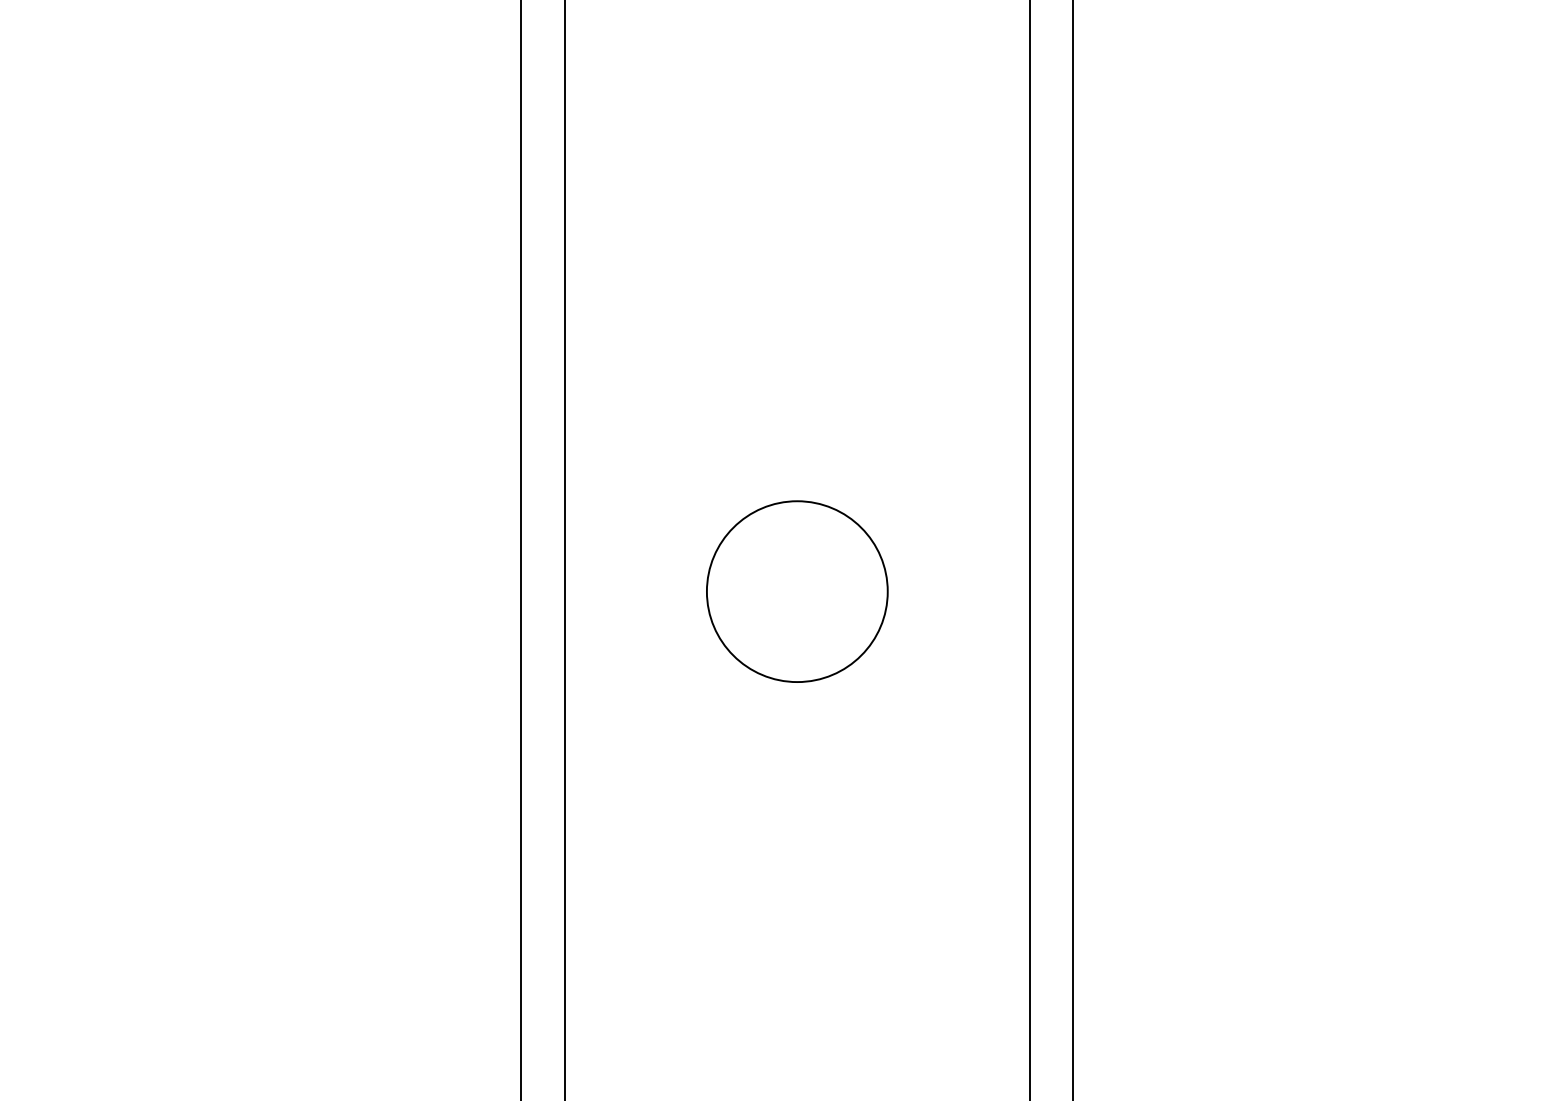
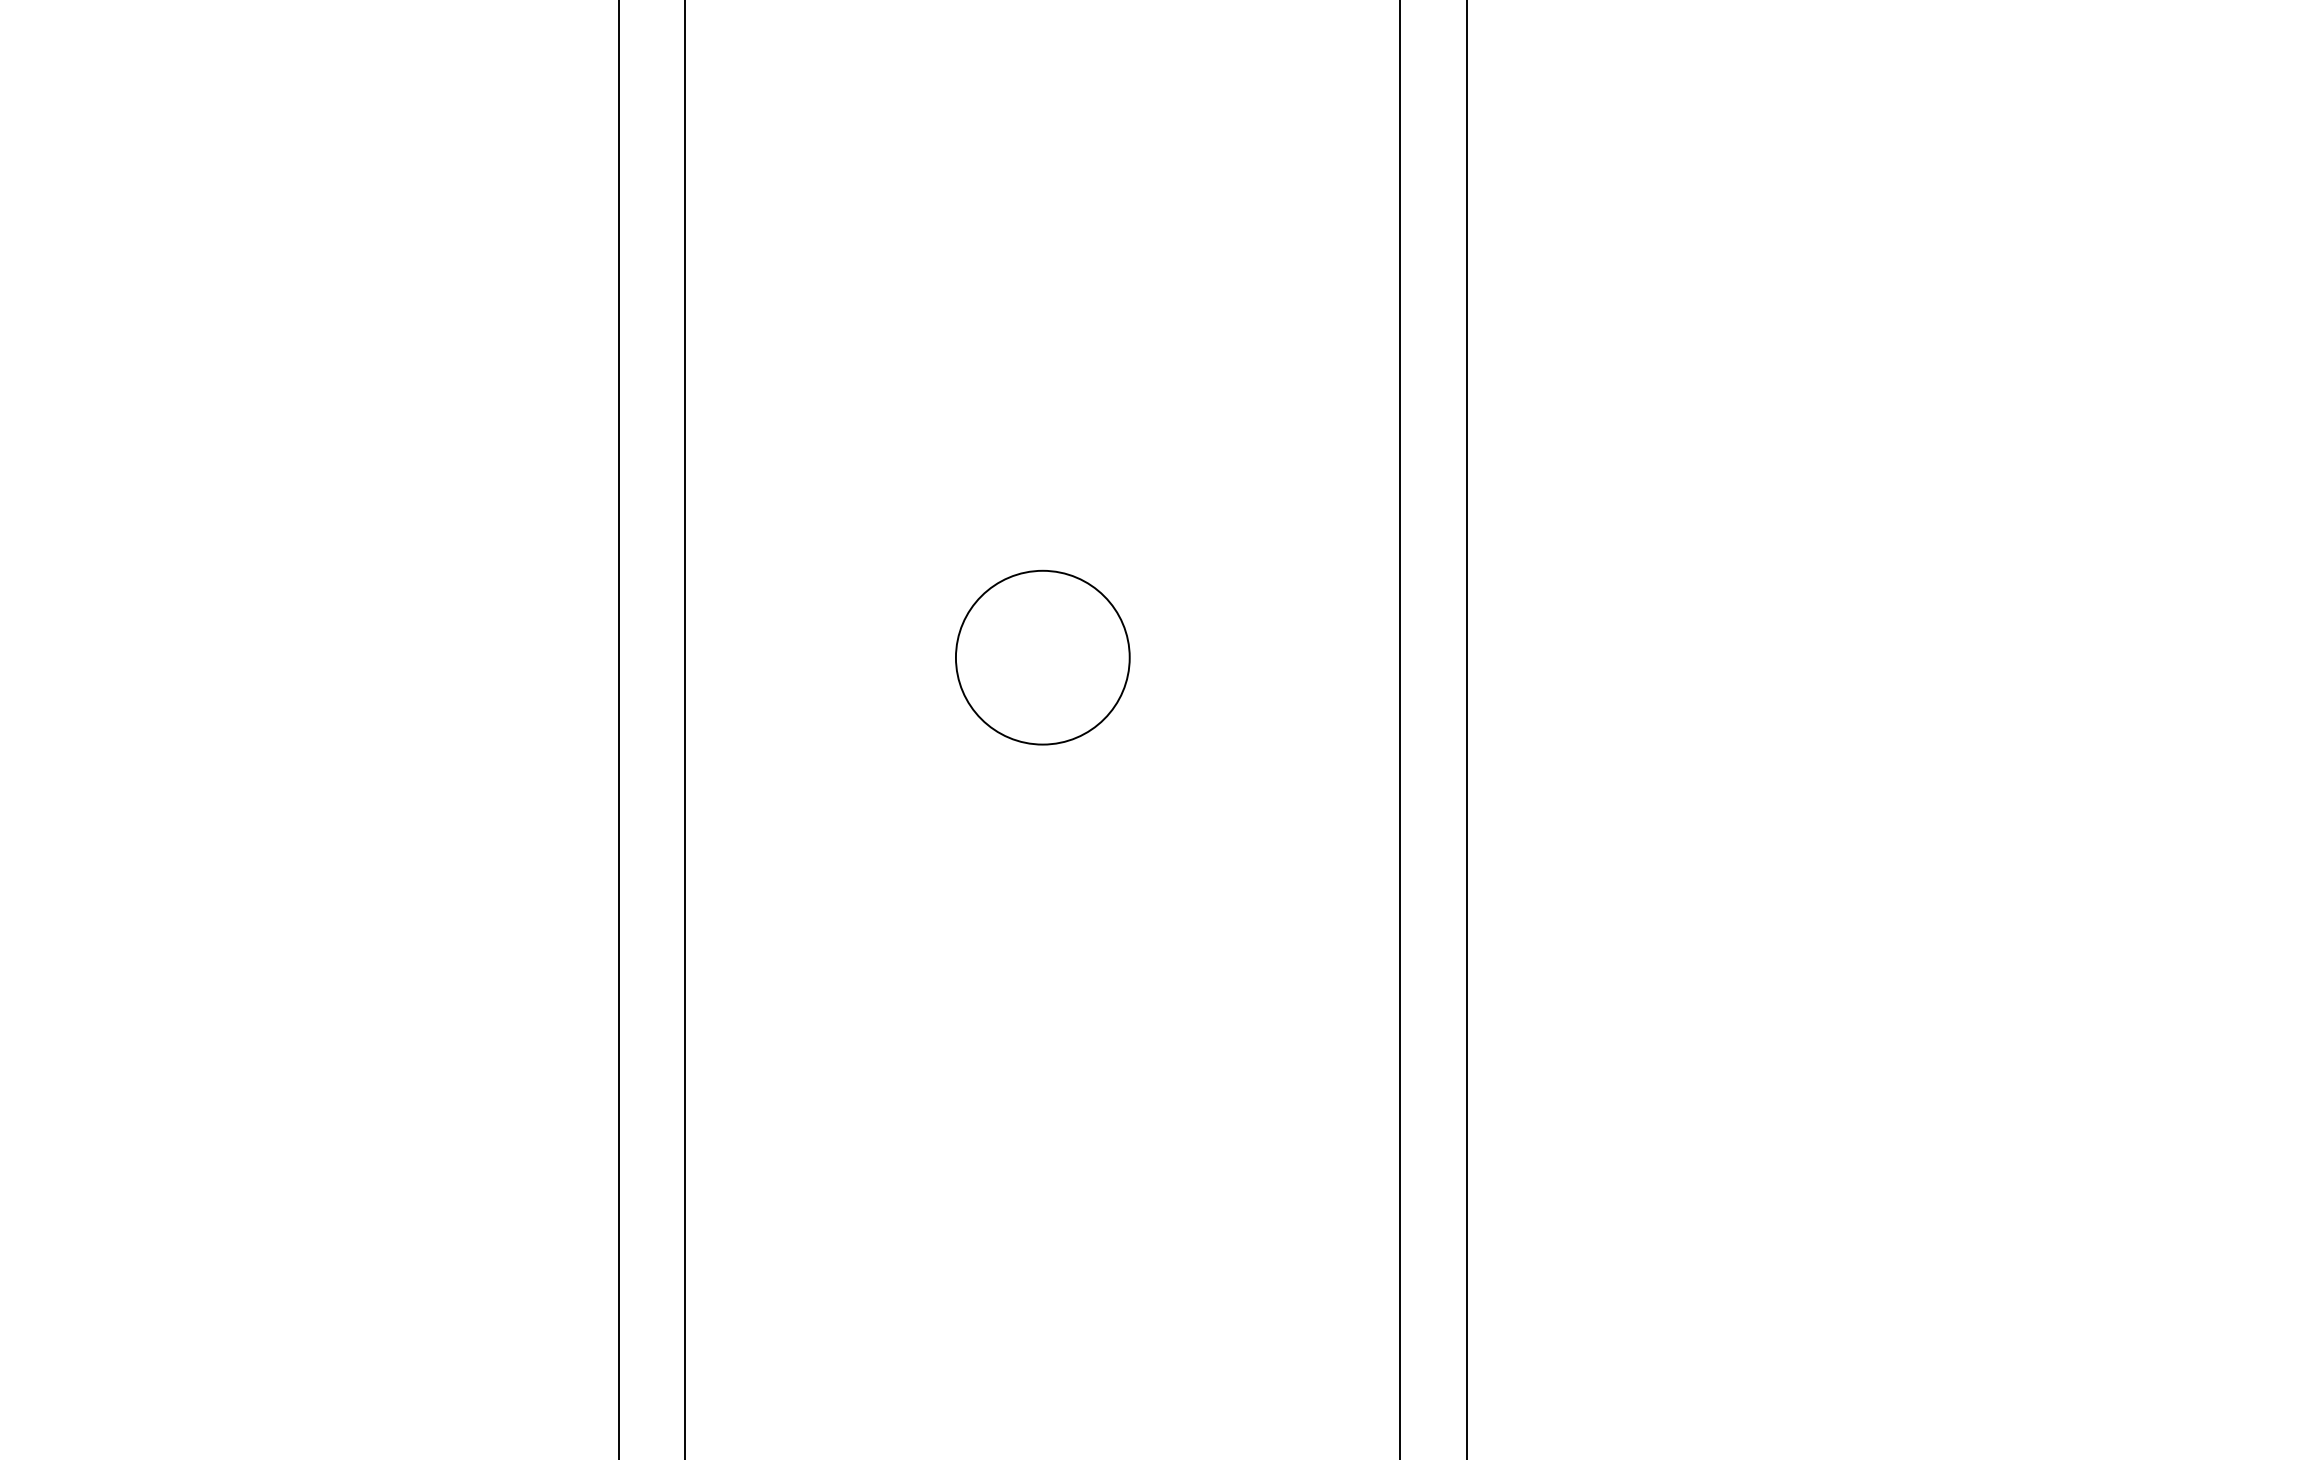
circle: (796, 591) -> (1041, 657), size x0.62

